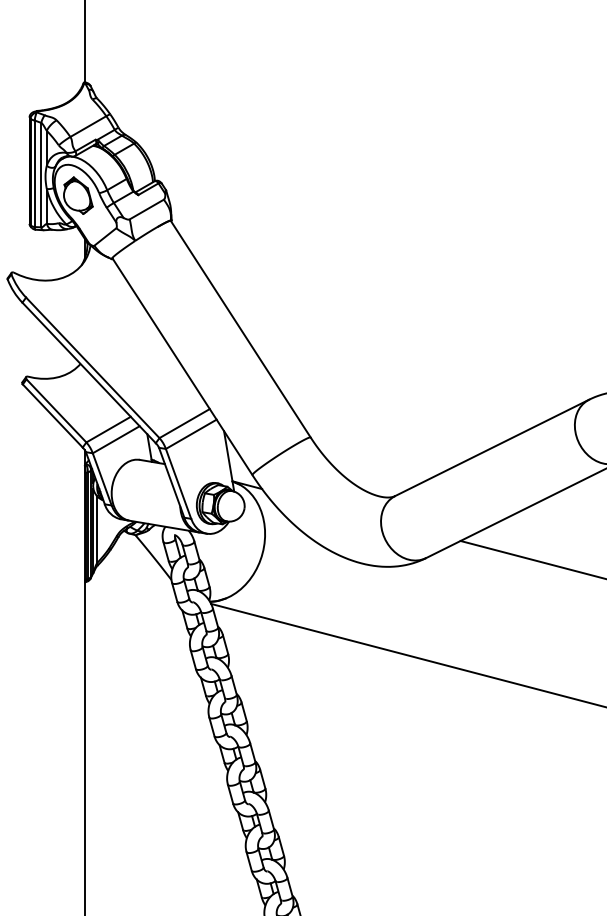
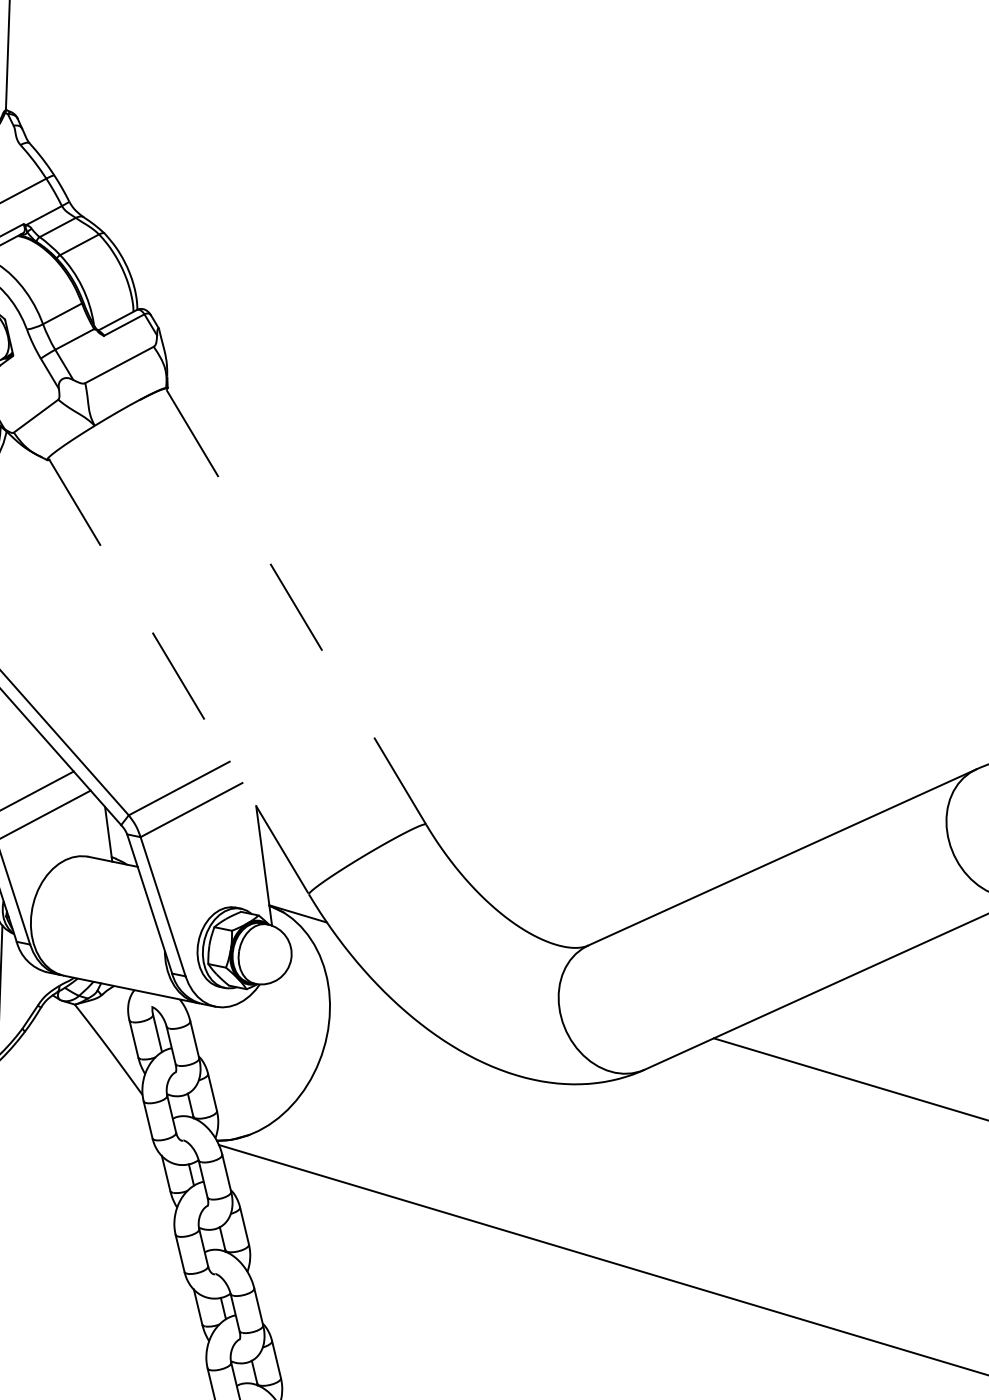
line: (240, 329) -> (295, 607), solid -> dashed
line: (182, 366) -> (178, 676), solid -> dashed

